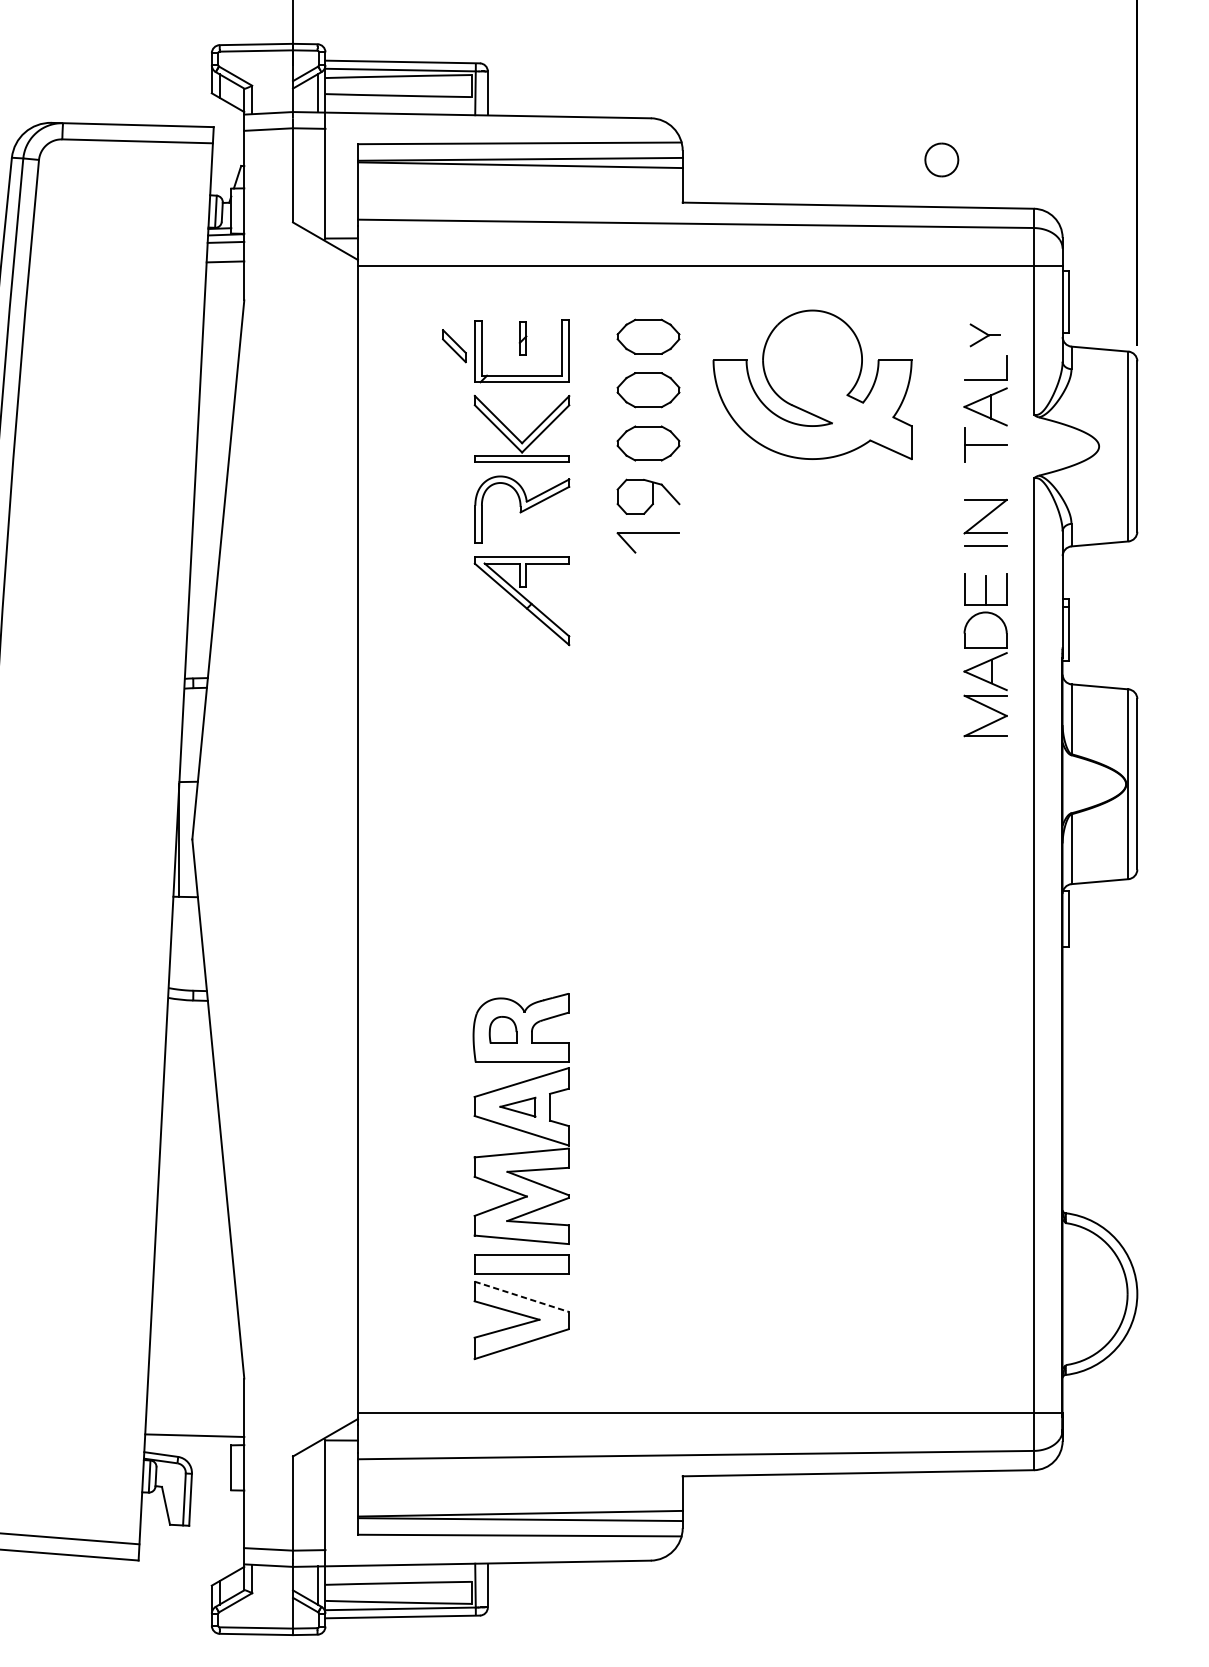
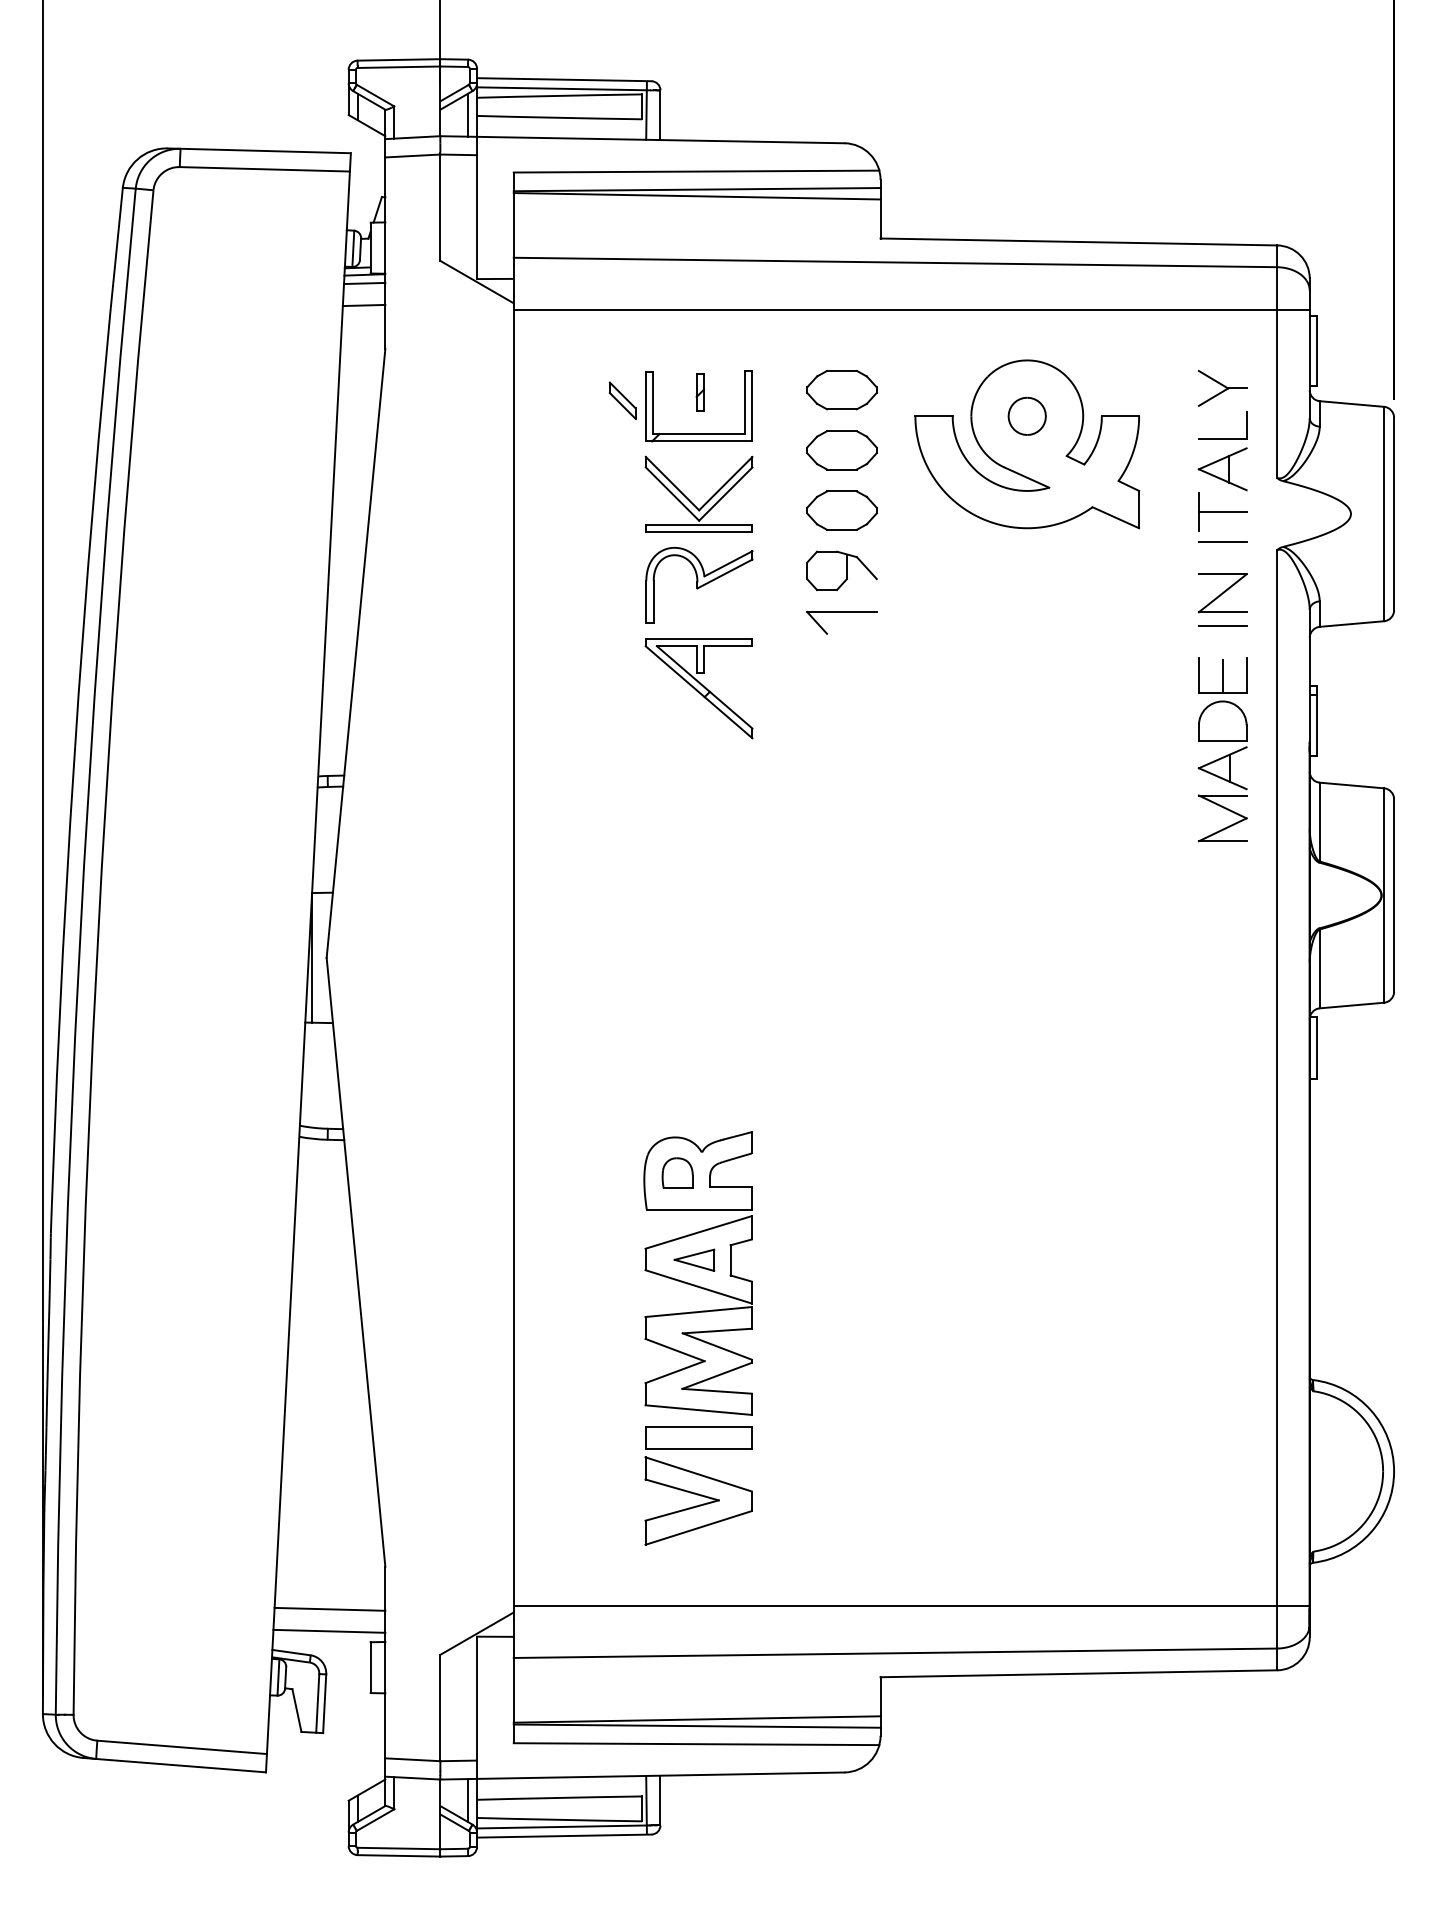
part: (941, 159) -> (1026, 415), moved
part: (985, 335) -> (1222, 388), size x1.43
line: (985, 470) -> (1222, 541), added
line: (521, 1296) -> (698, 1474), dashed -> solid
line: (194, 1415) -> (329, 1608), added

